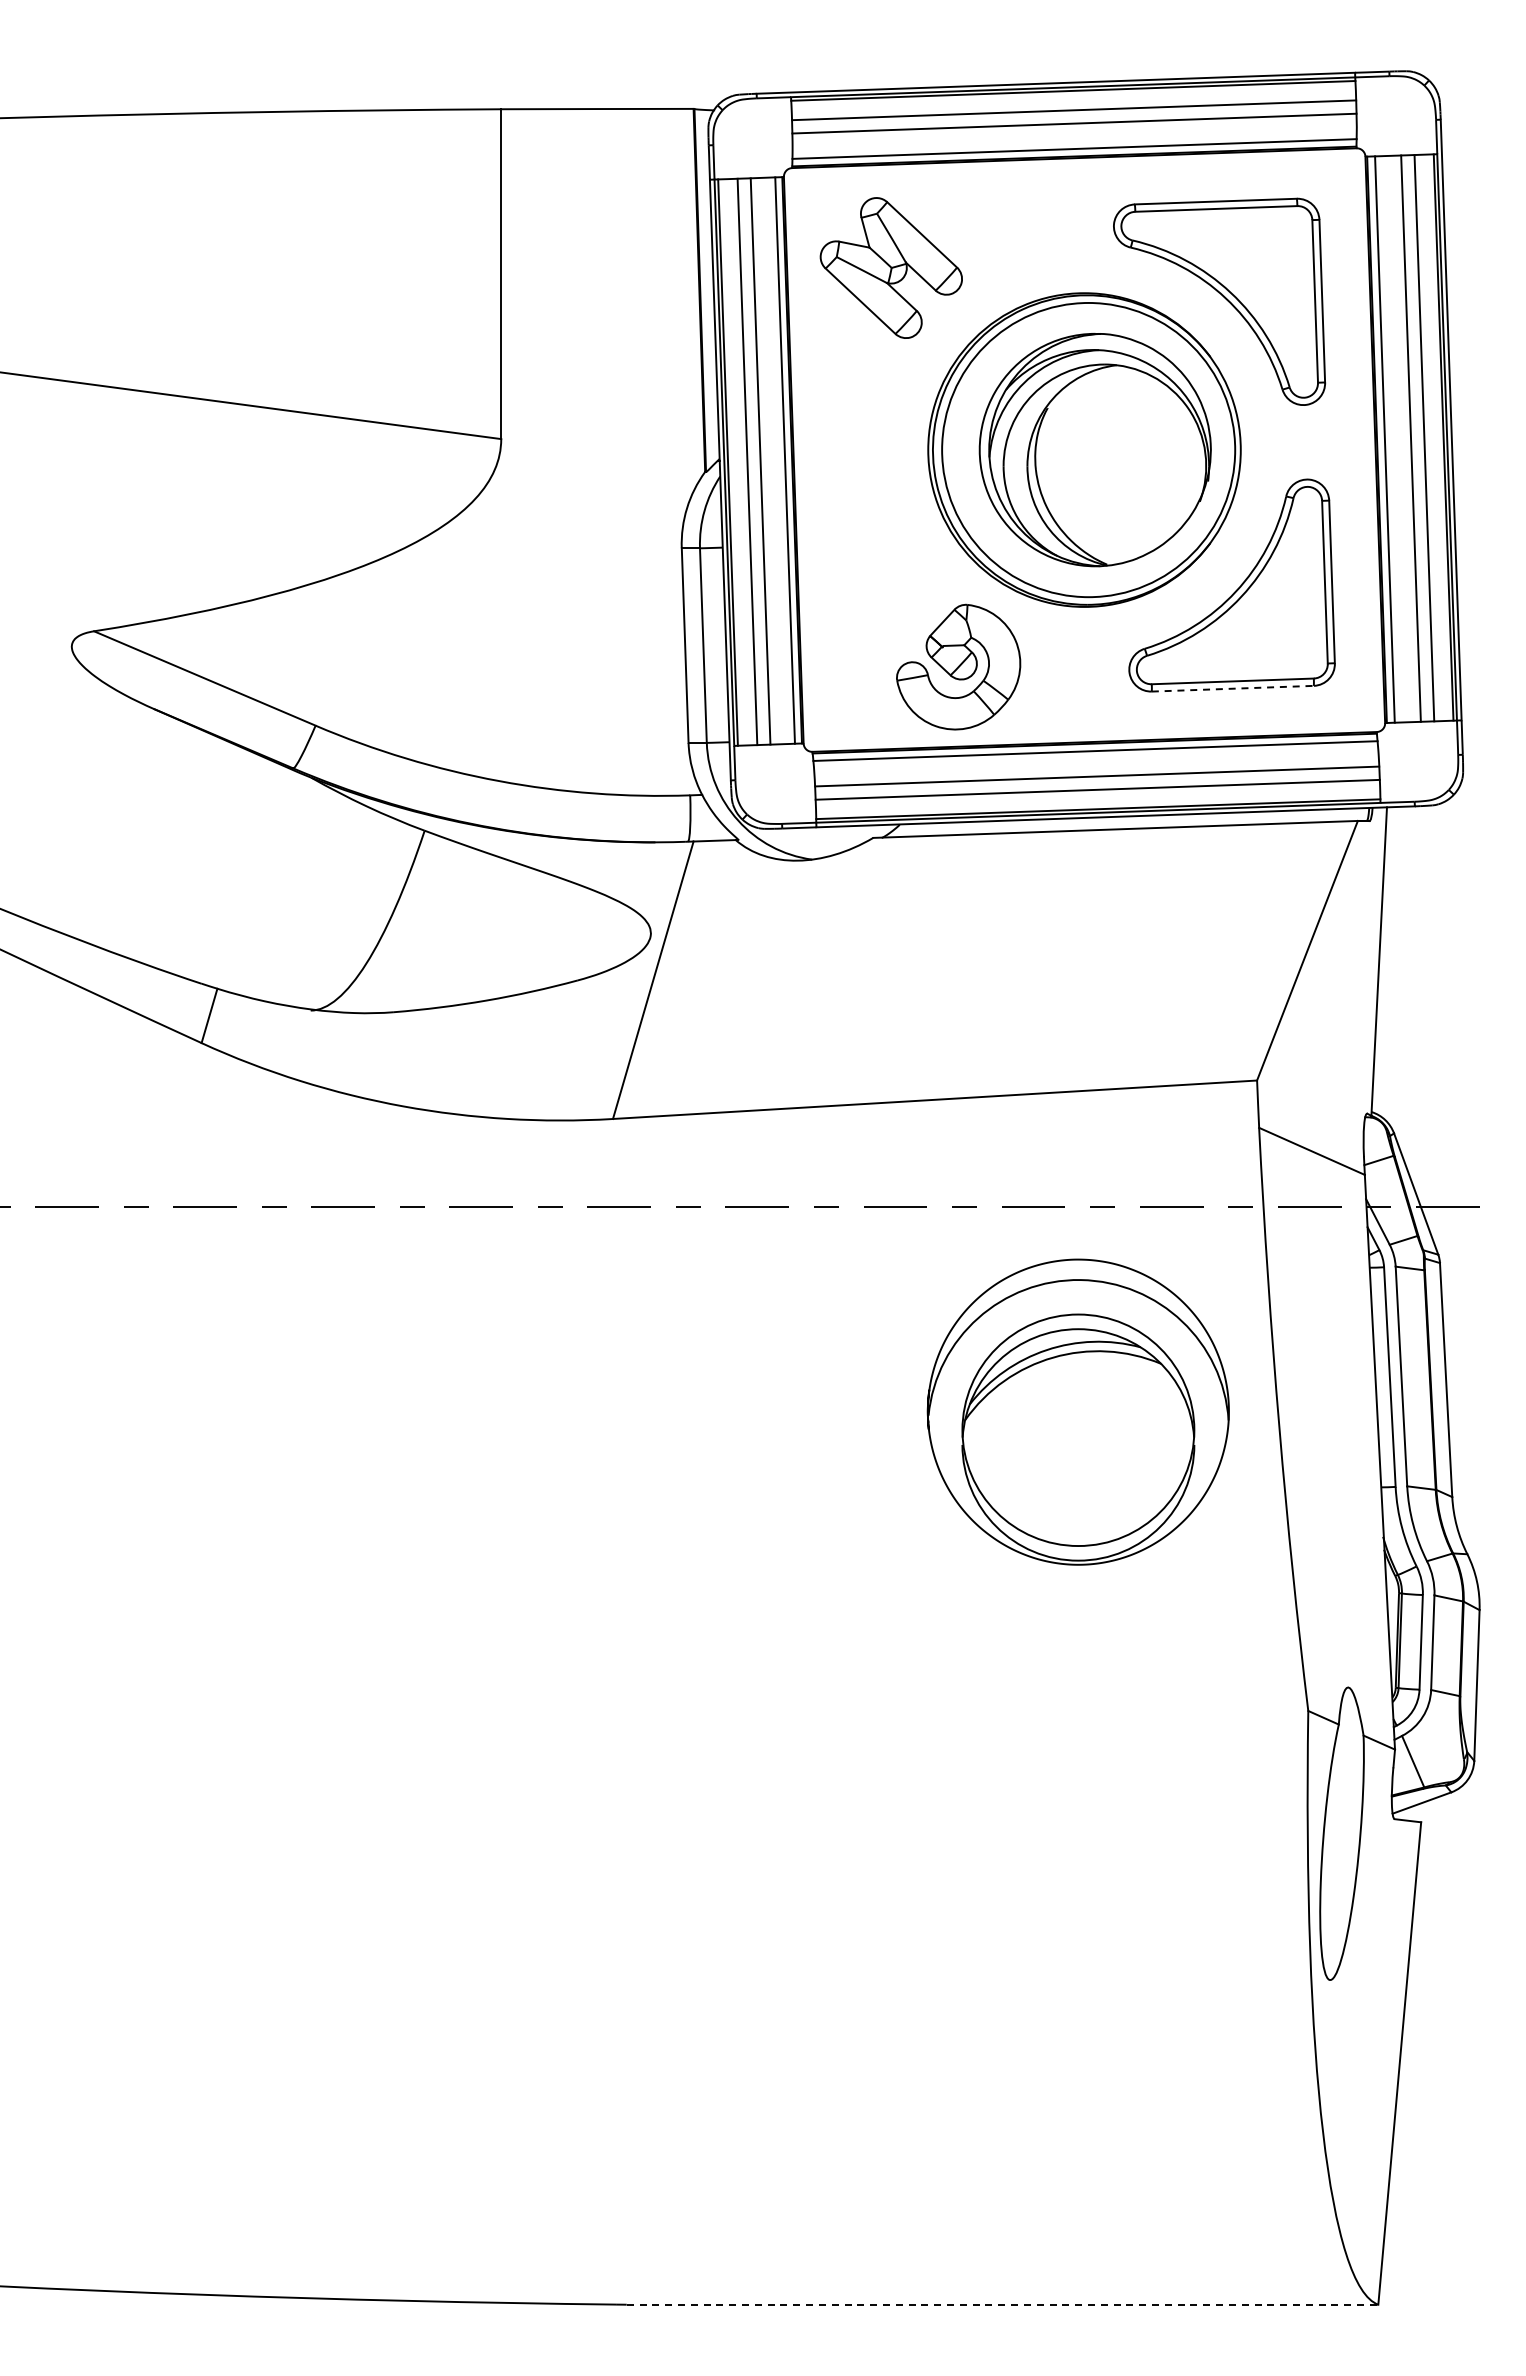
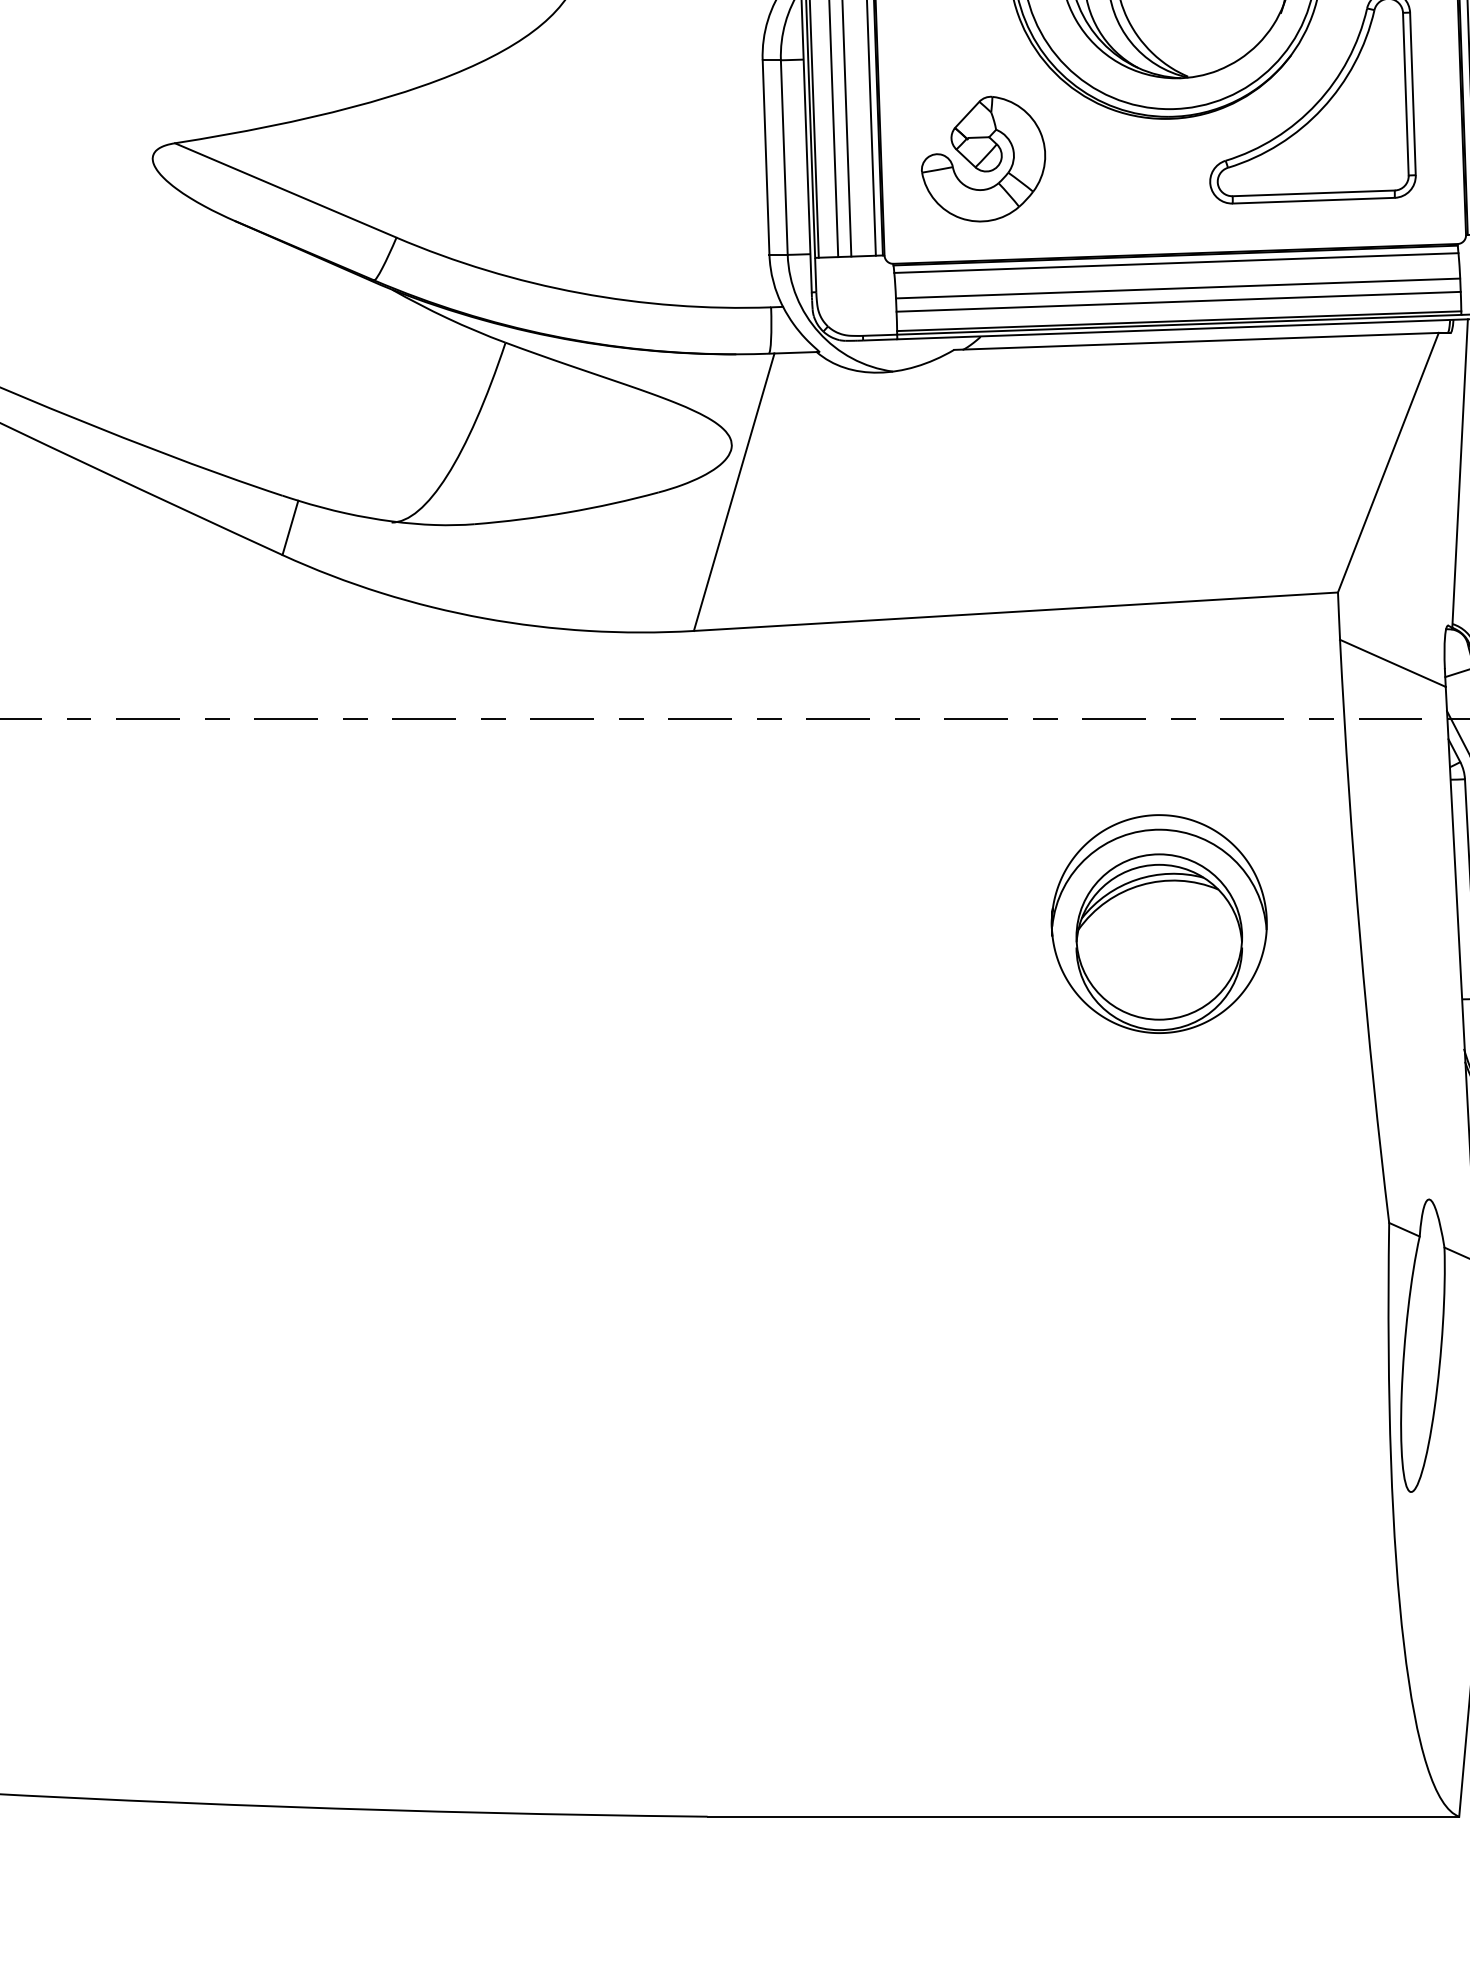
part: (958, 666) -> (983, 158), moved
line: (1233, 688) -> (1314, 200), dashed -> solid
part: (1078, 1411) -> (1159, 923), size x0.71
line: (1002, 2304) -> (1083, 1816), dashed -> solid

